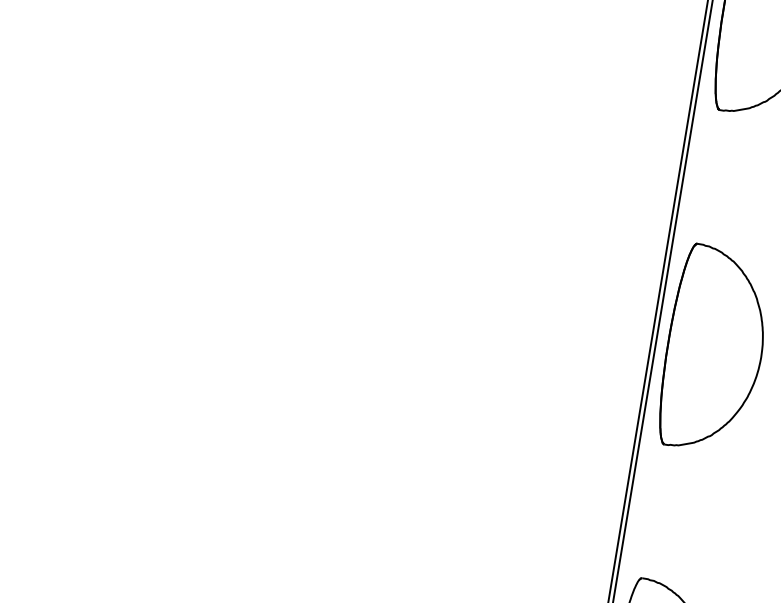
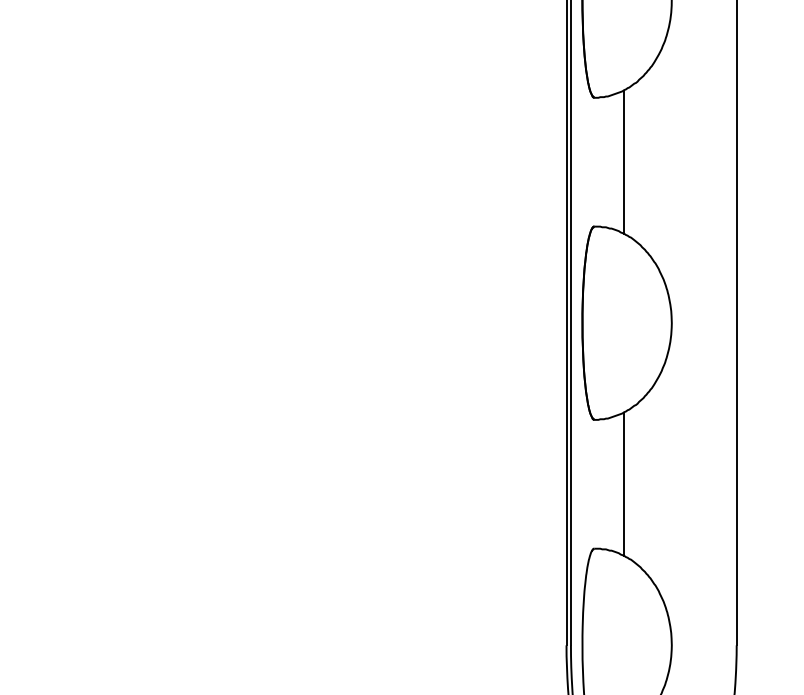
line: (738, 181) -> (623, 161), added
line: (683, 515) -> (623, 483), added

